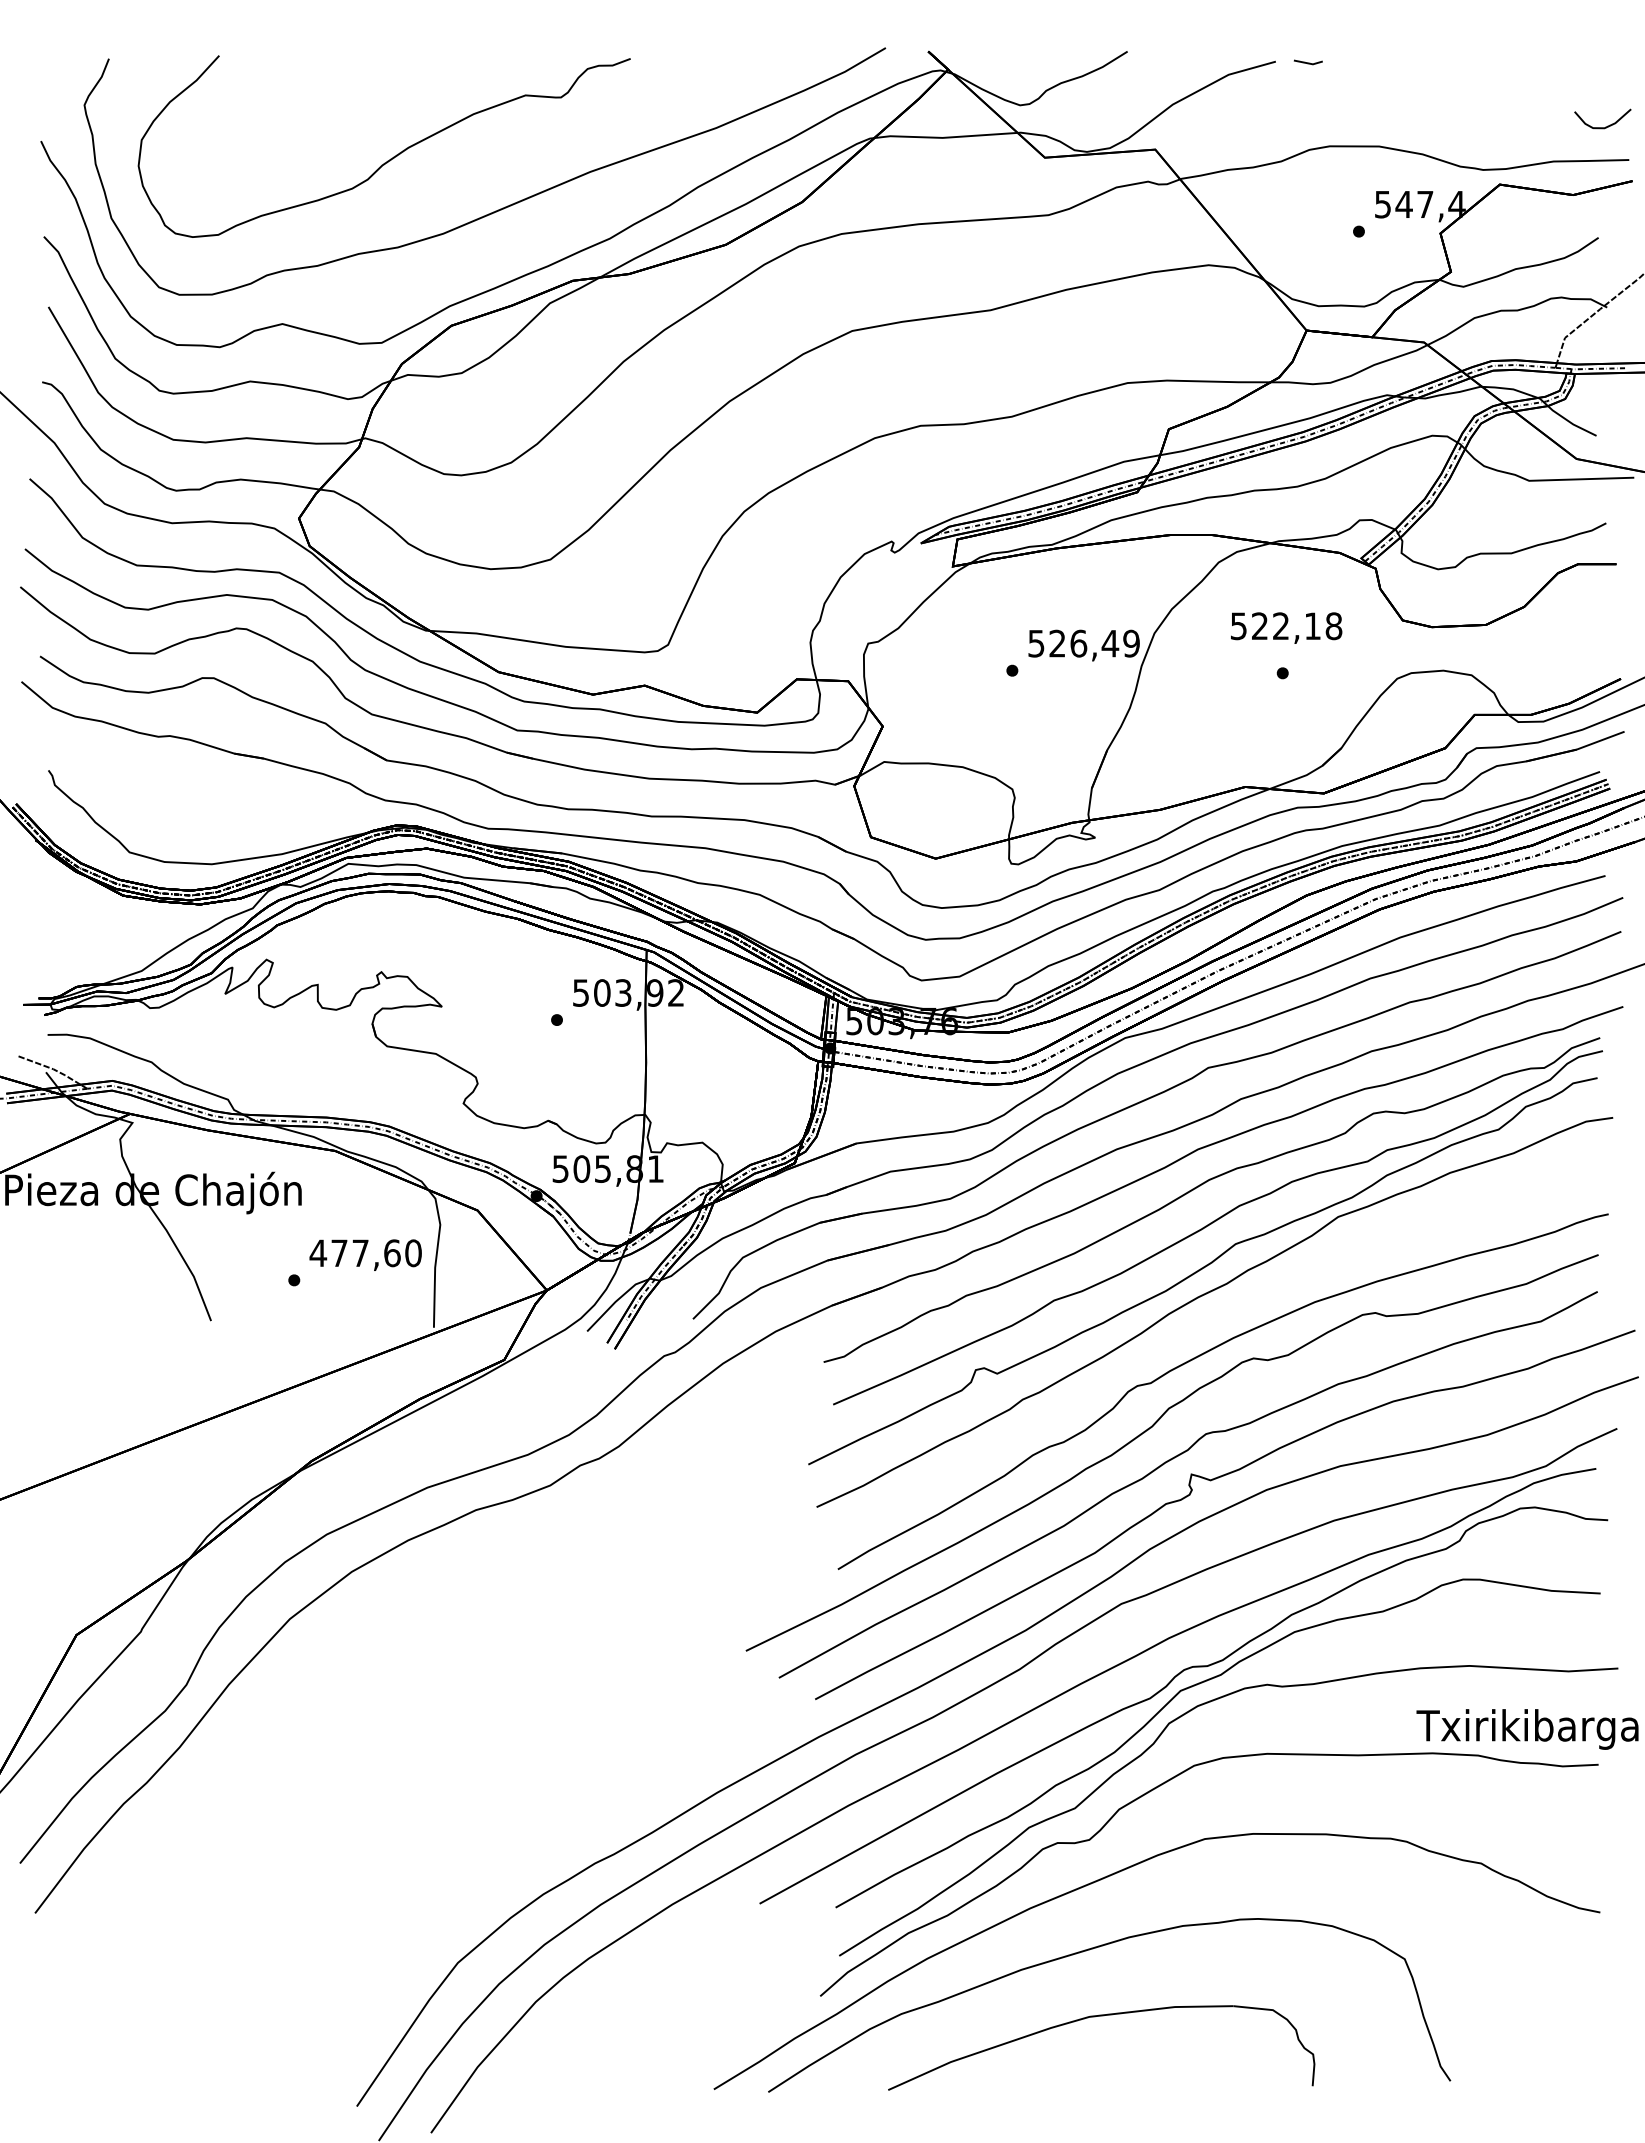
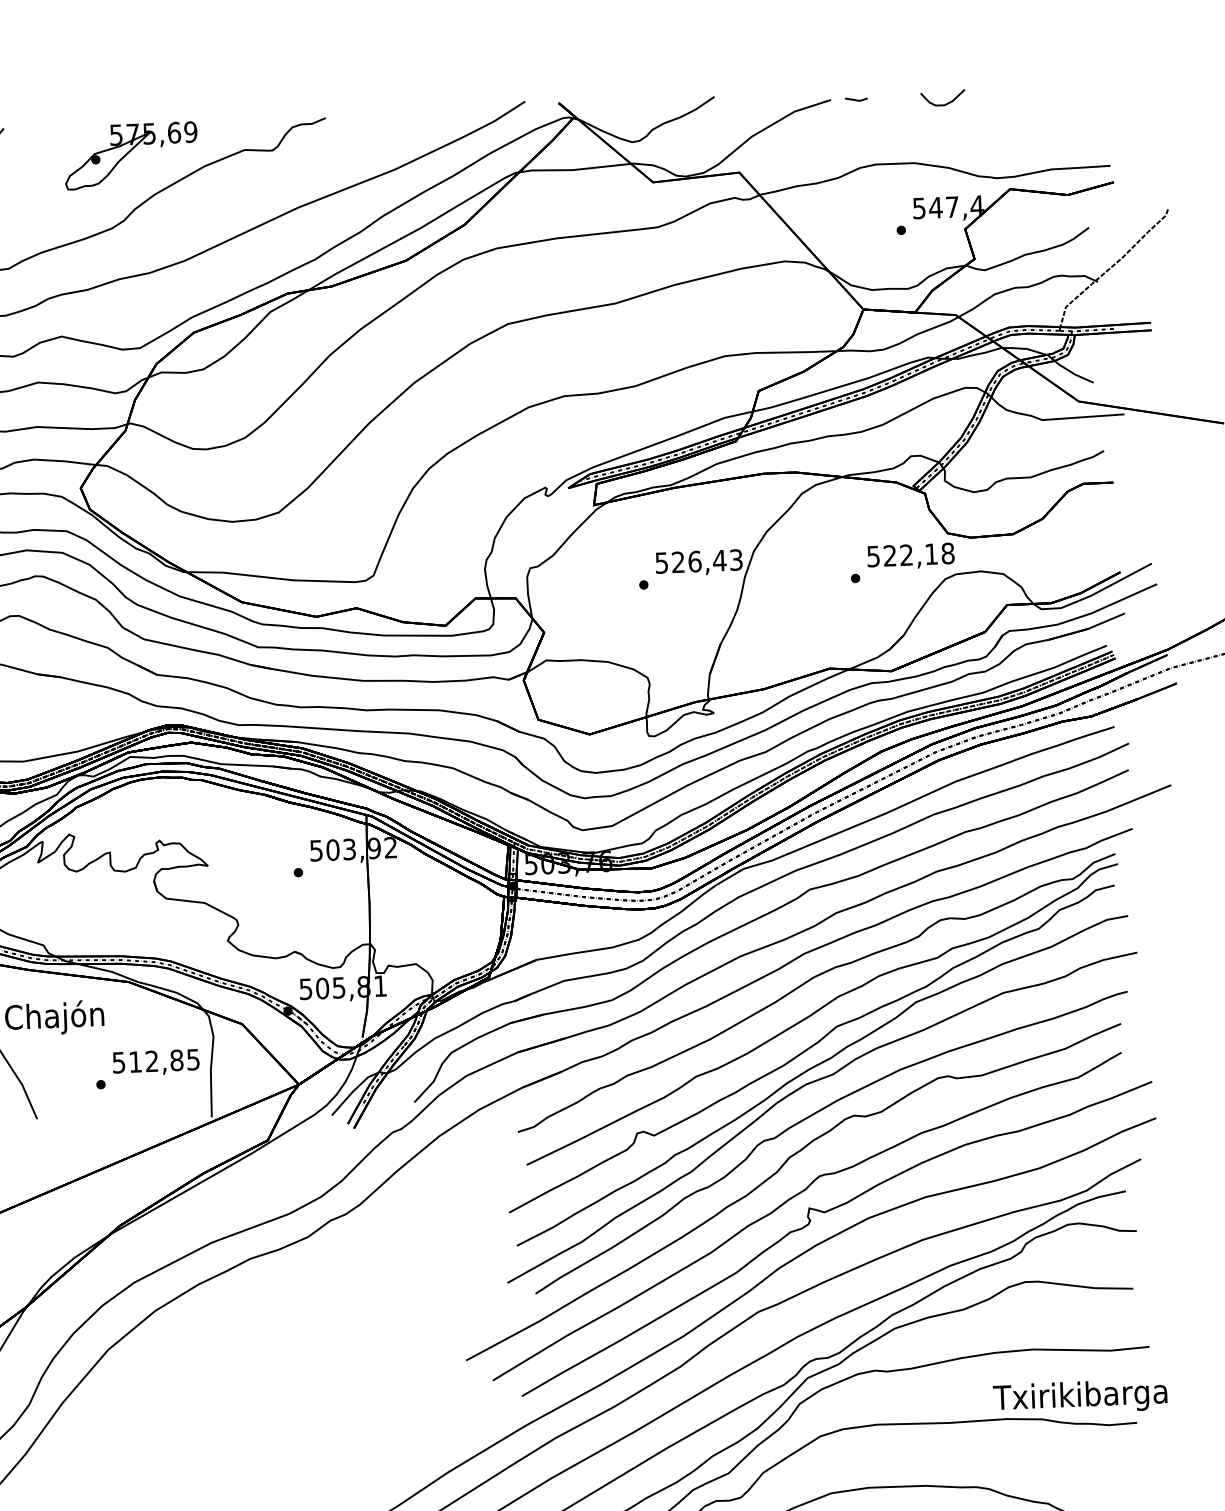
part: (379, 97) -> (130, 156), added
curve: (1605, 126) -> (945, 103), moved
text: (1286, 627) -> (910, 556), moved
text: (1131, 643) -> (736, 559), 526,49 -> 526,43
text: (365, 1253) -> (155, 1061), 477,60 -> 512,85
curve: (1190, 1319) -> (803, 1087), added

